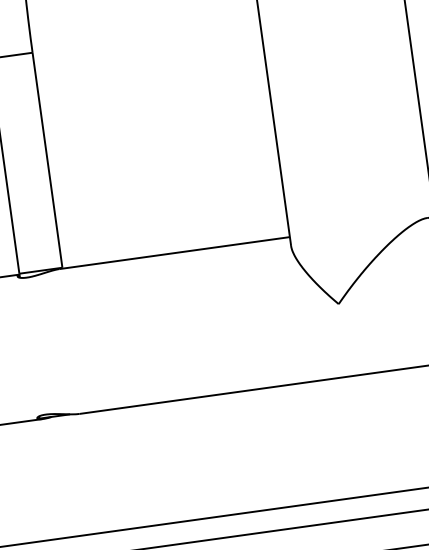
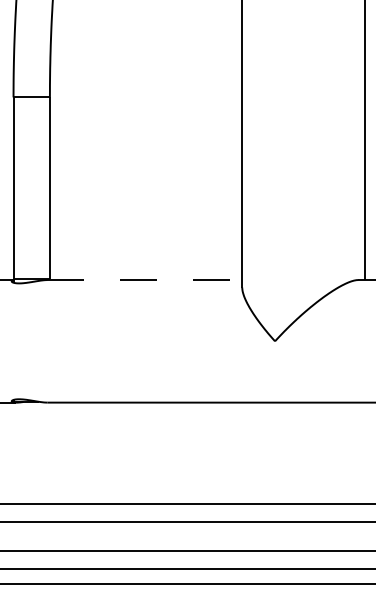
line: (175, 253) -> (145, 280), solid -> dashed

